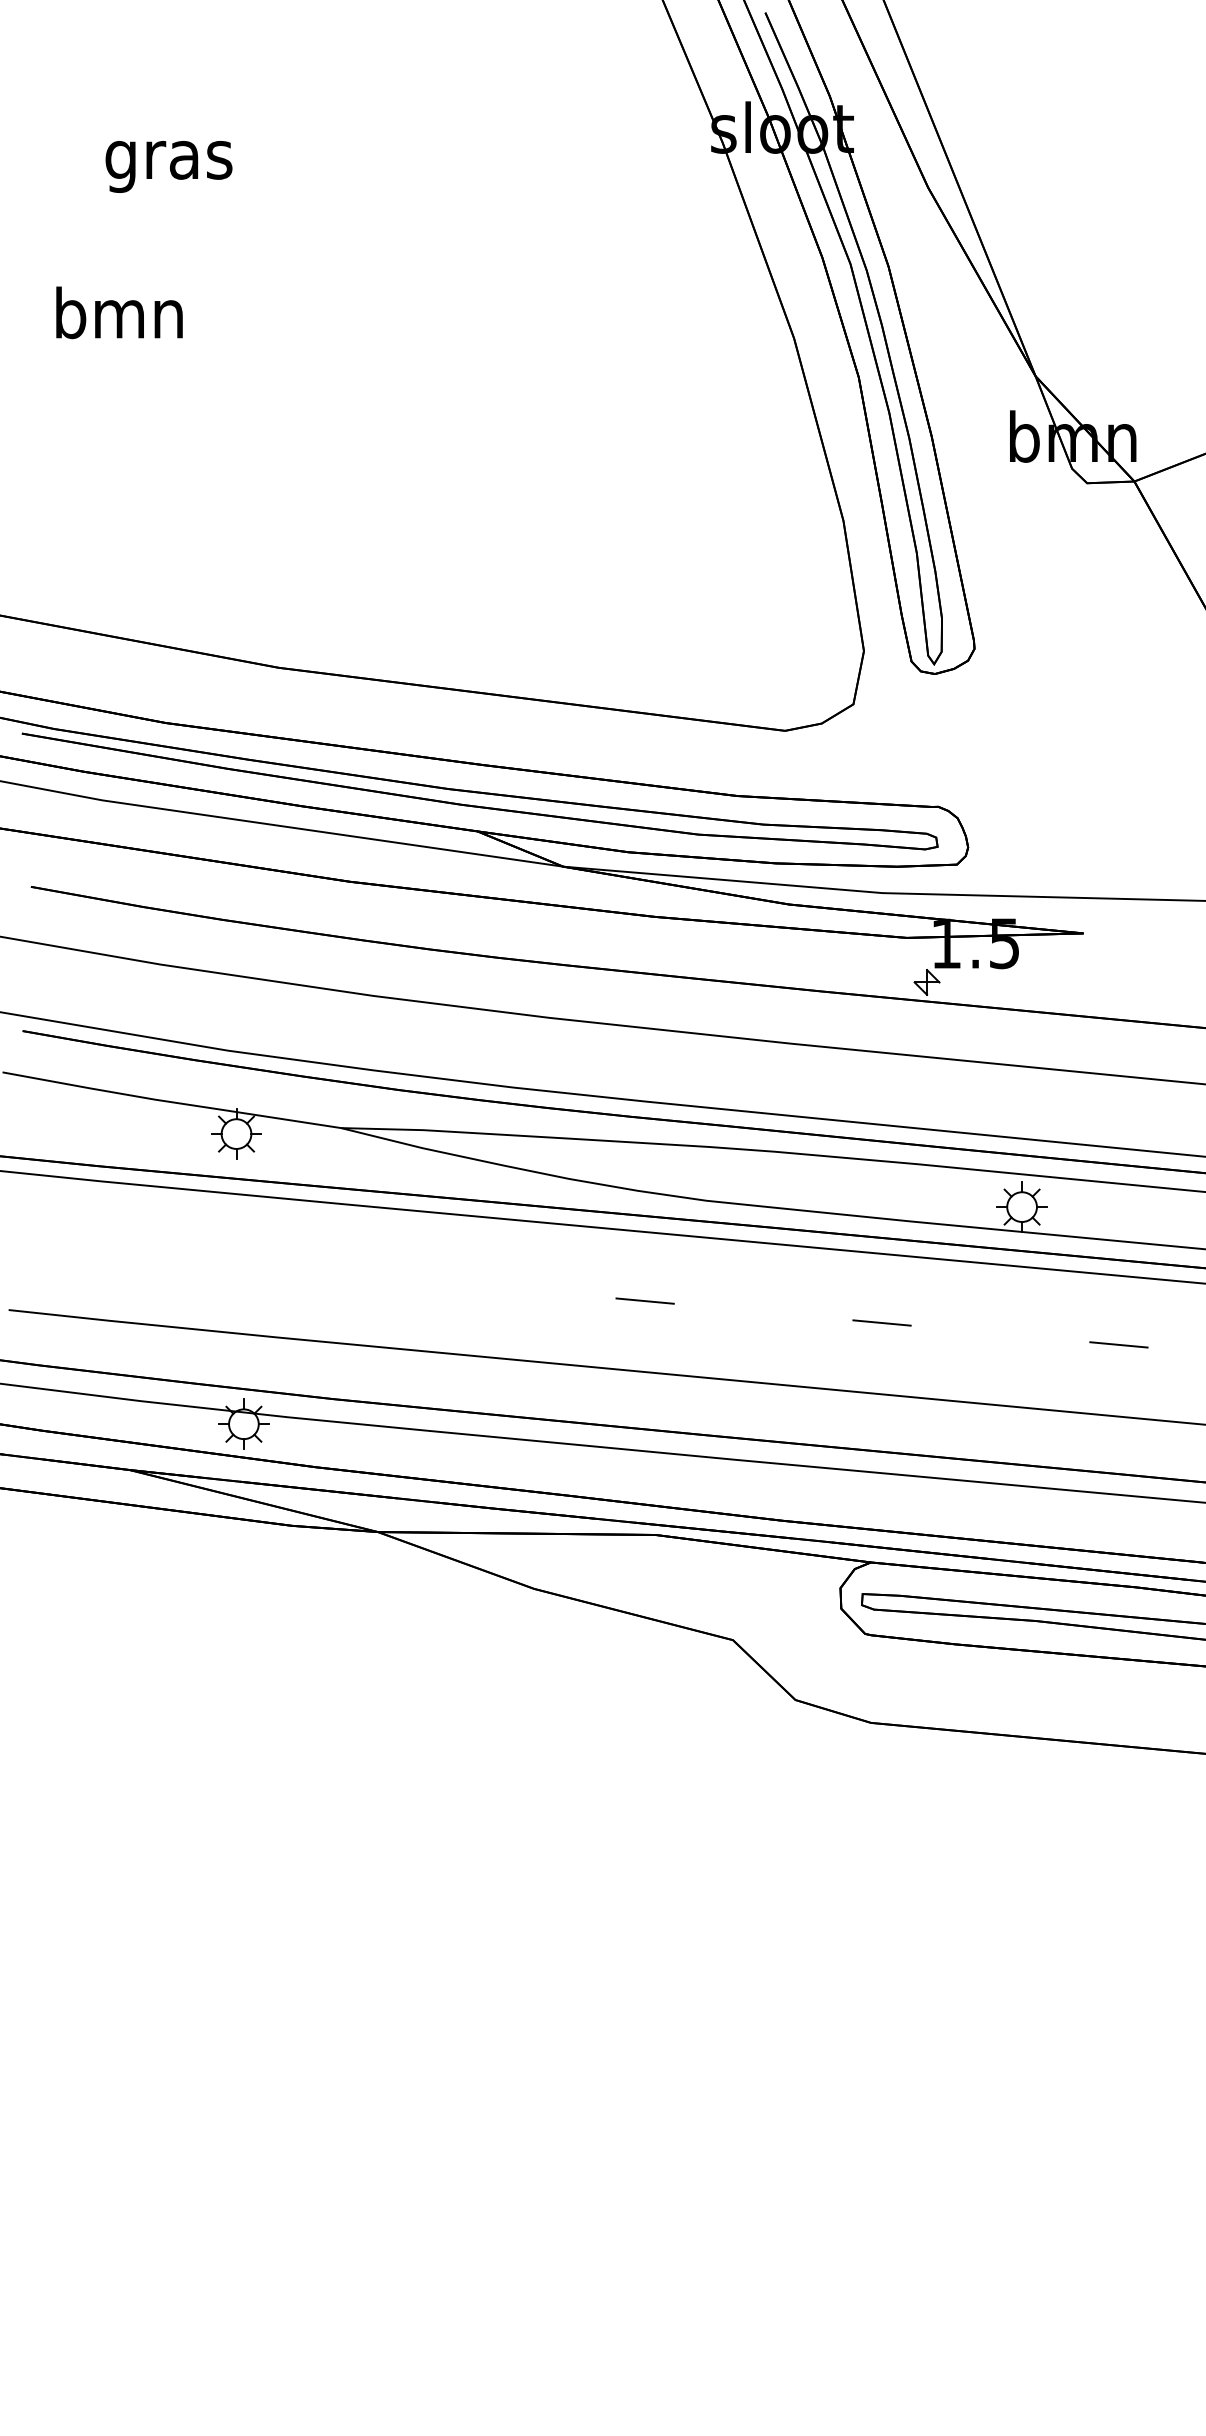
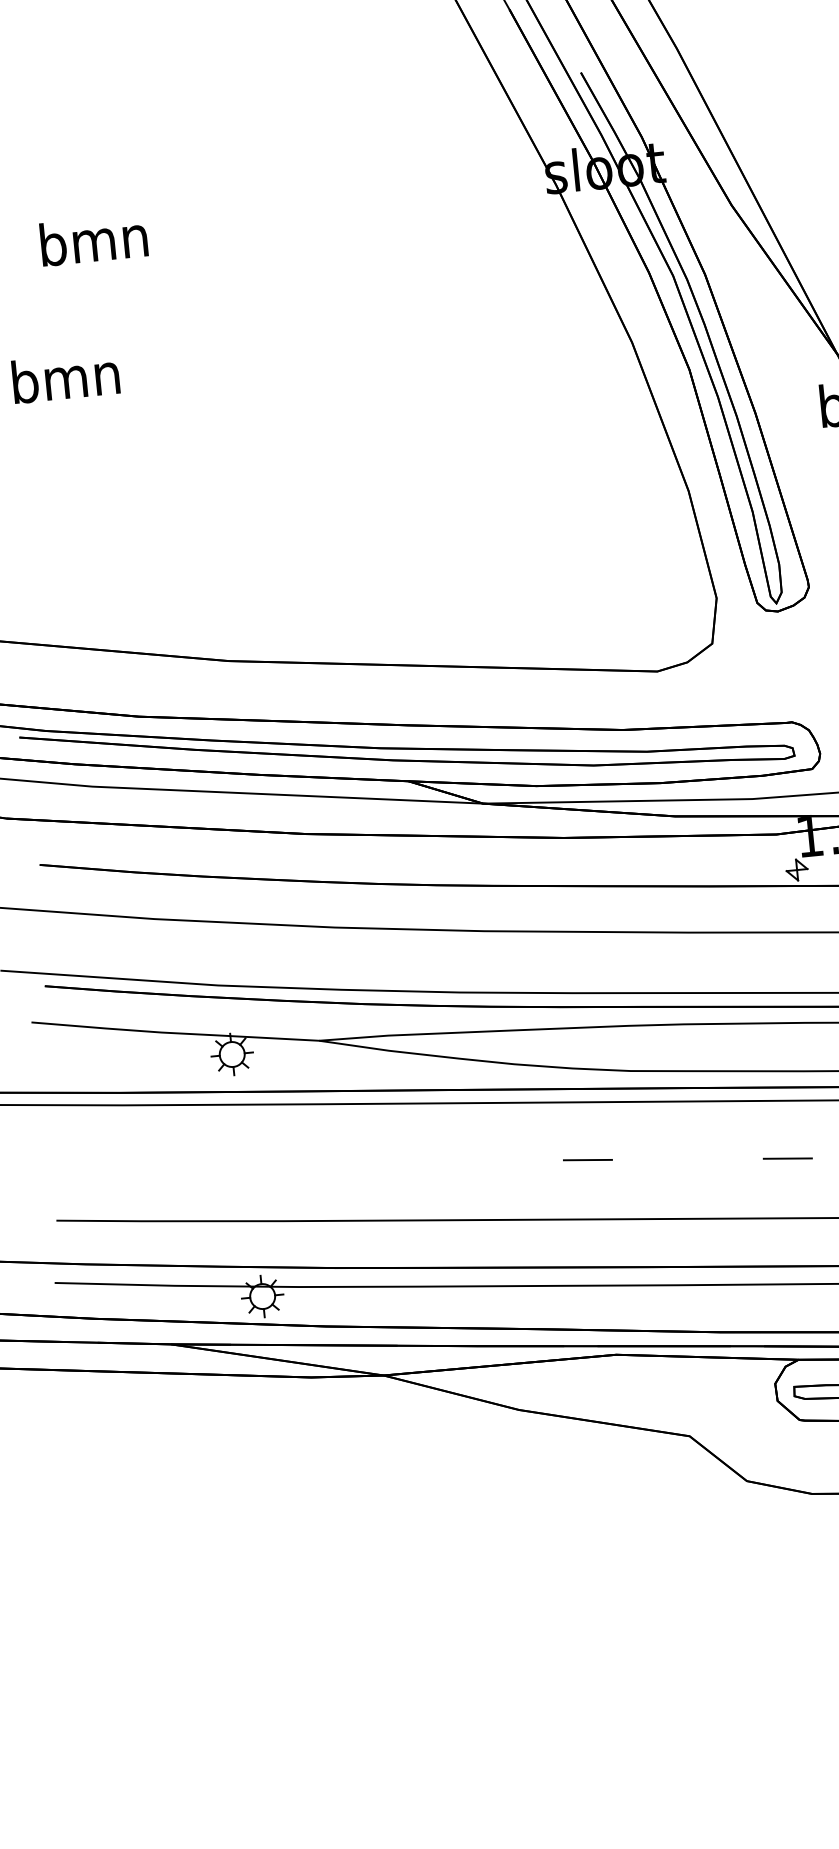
text: (168, 159) -> (94, 245), gras -> bmn

